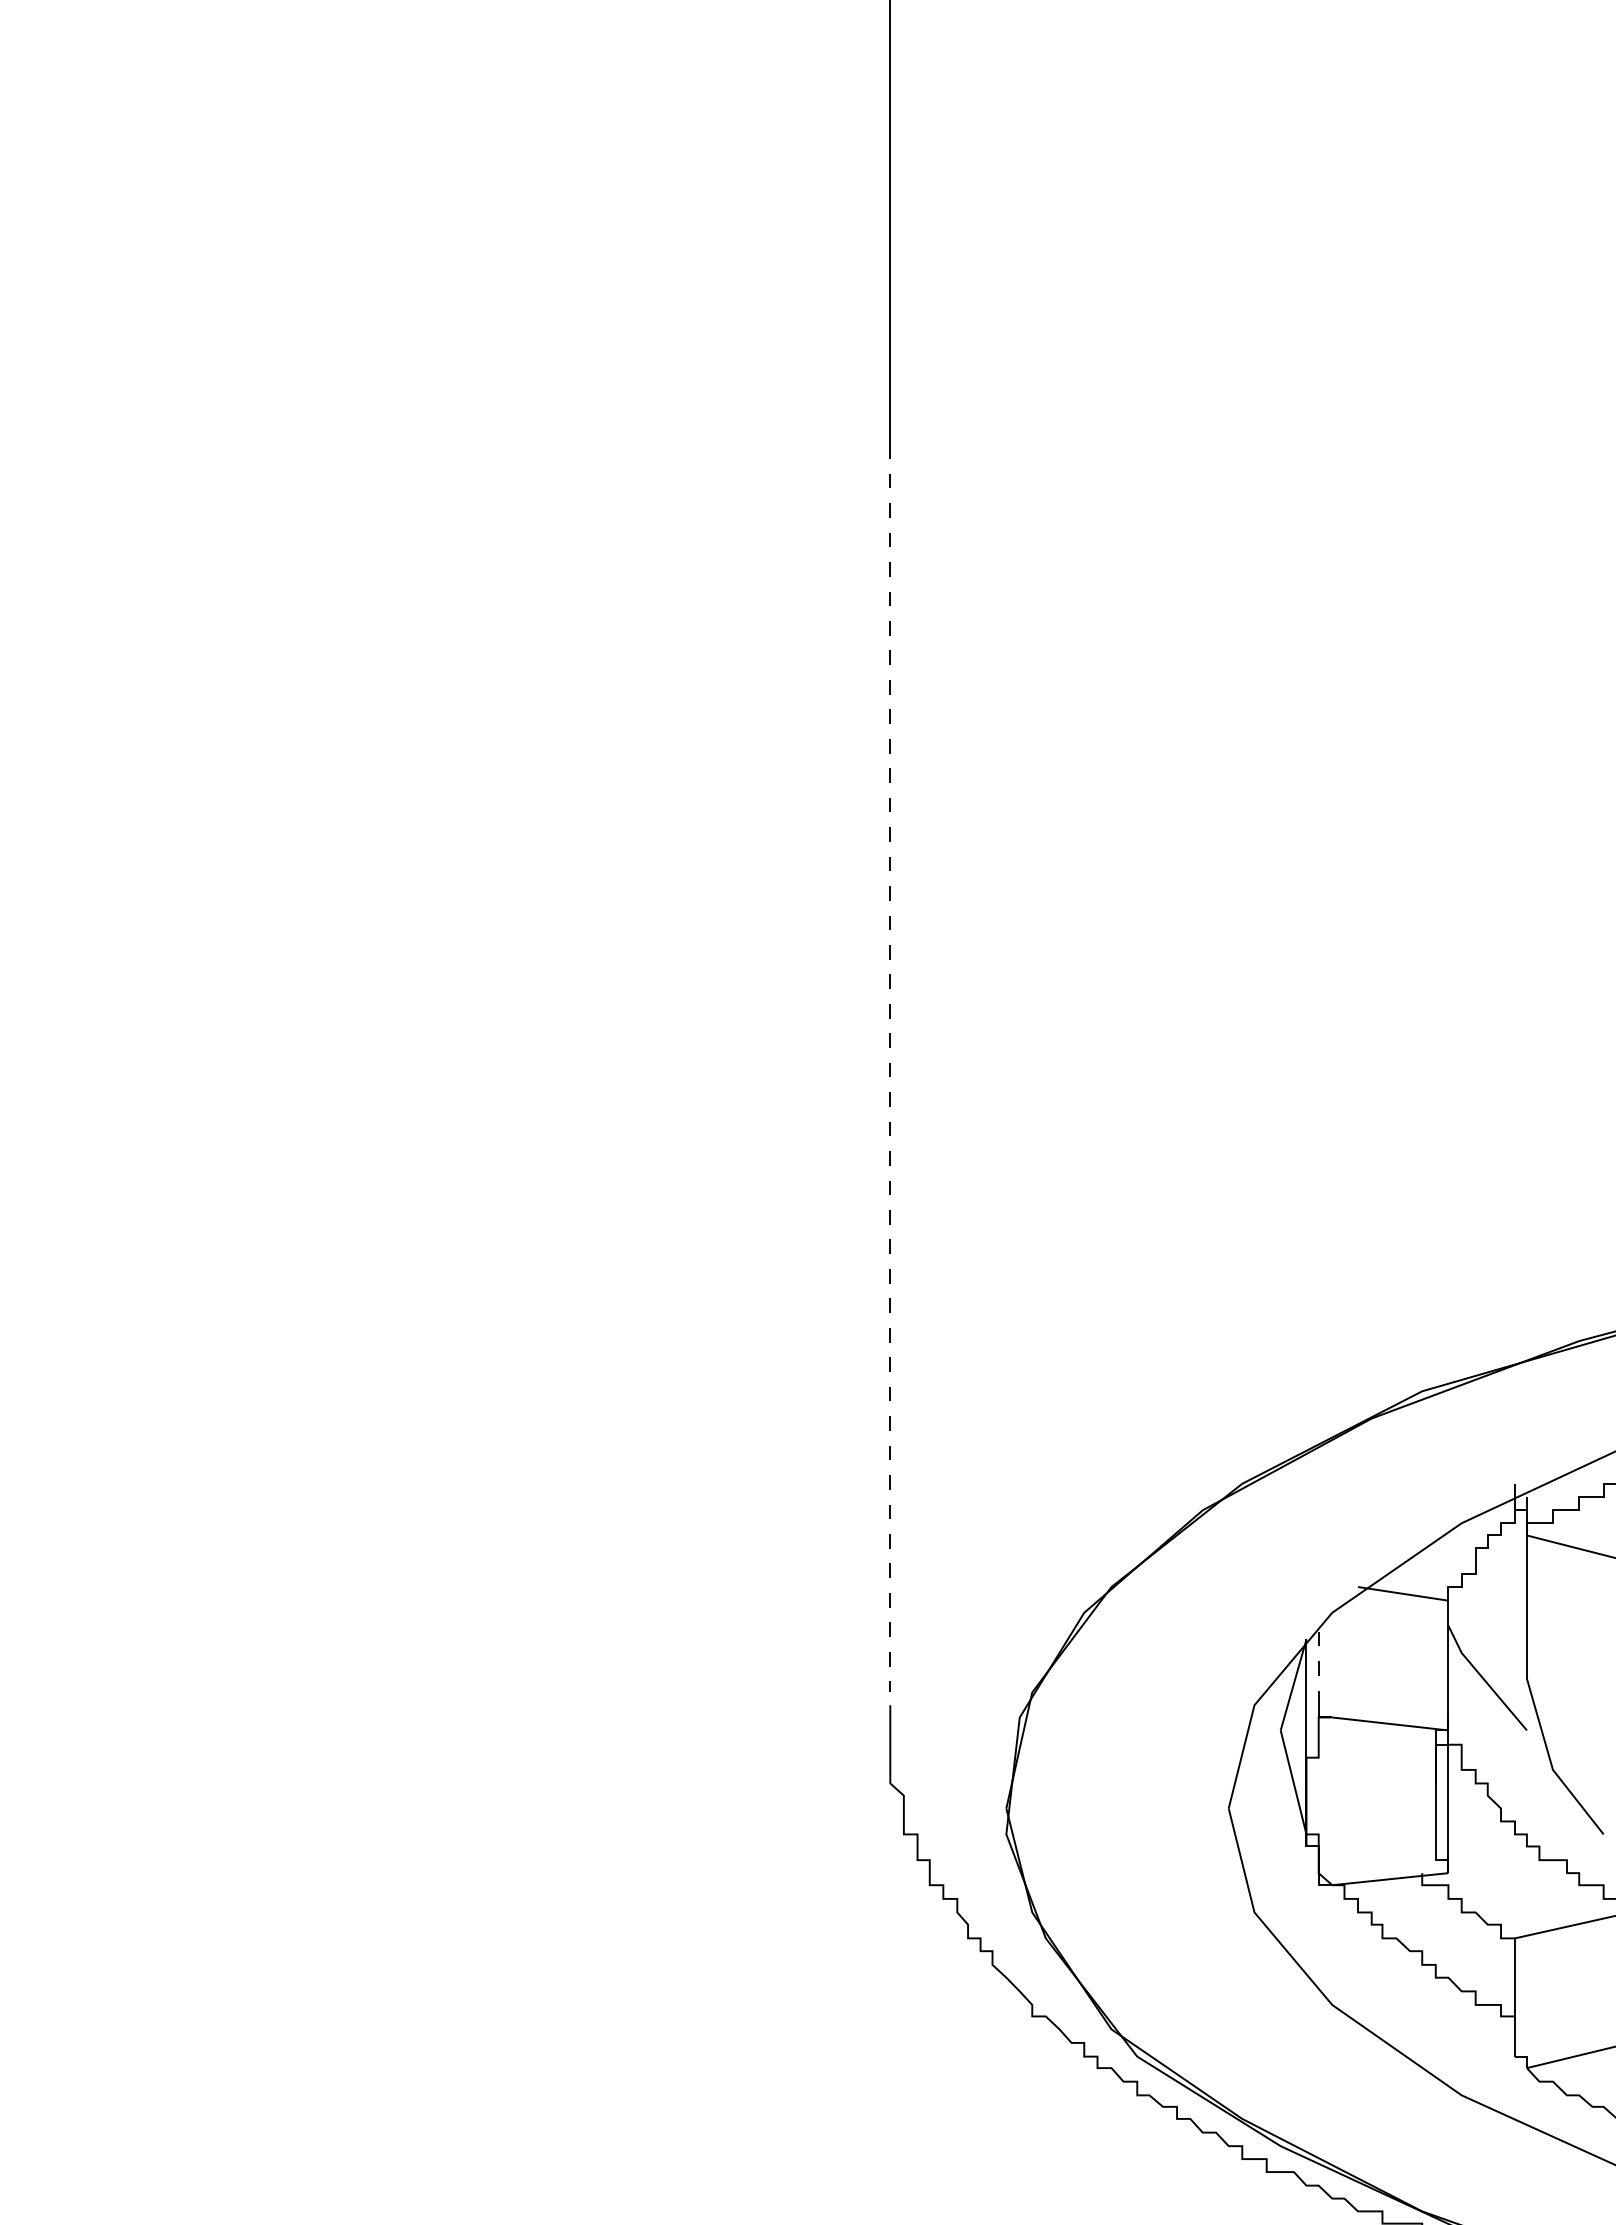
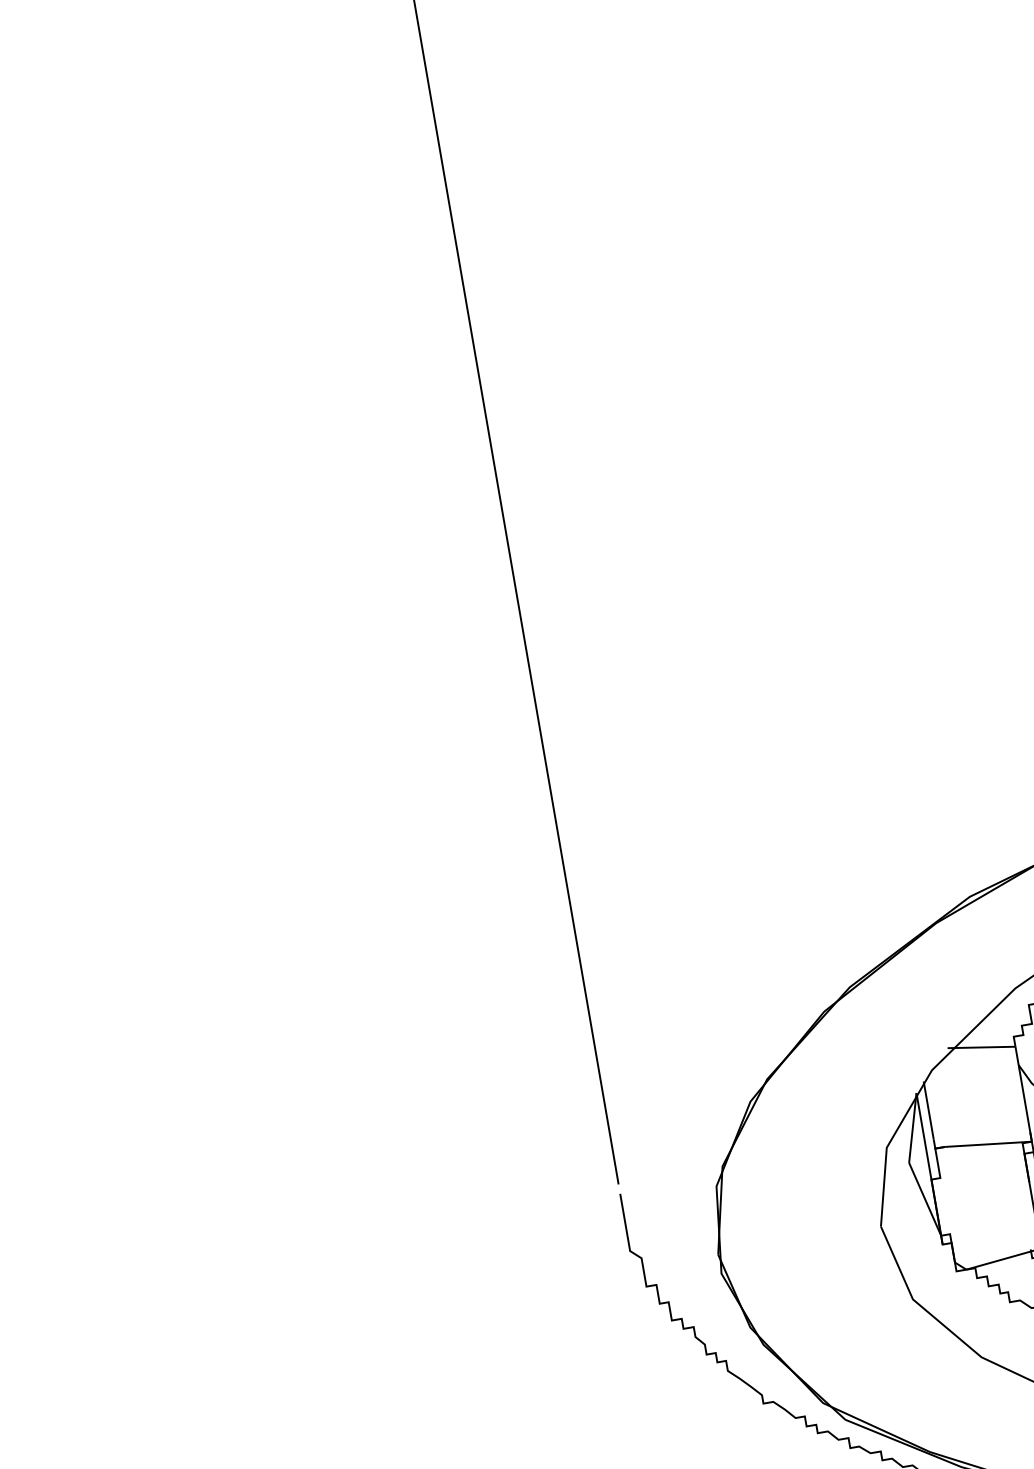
line: (890, 1068) -> (539, 727), dashed -> solid
line: (1318, 1665) -> (928, 1110), dashed -> solid

